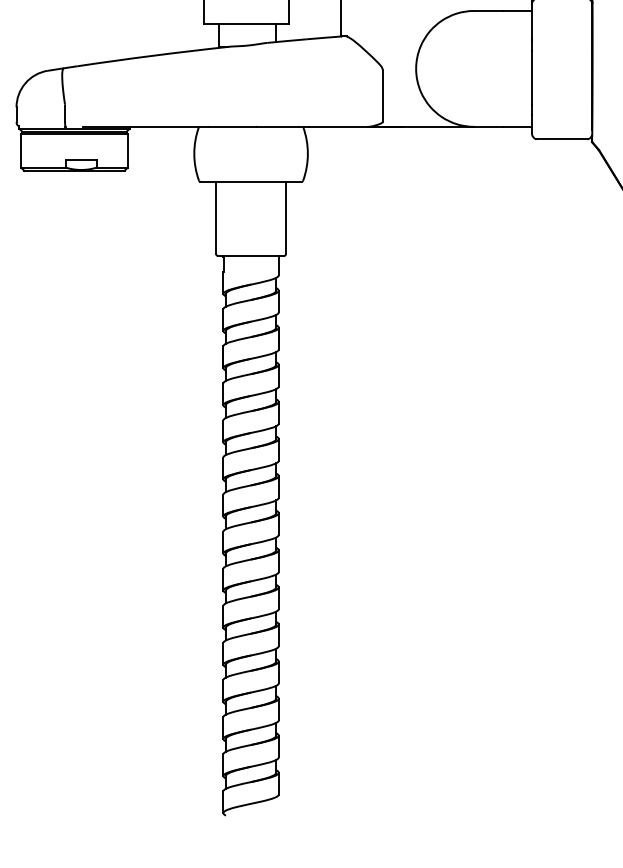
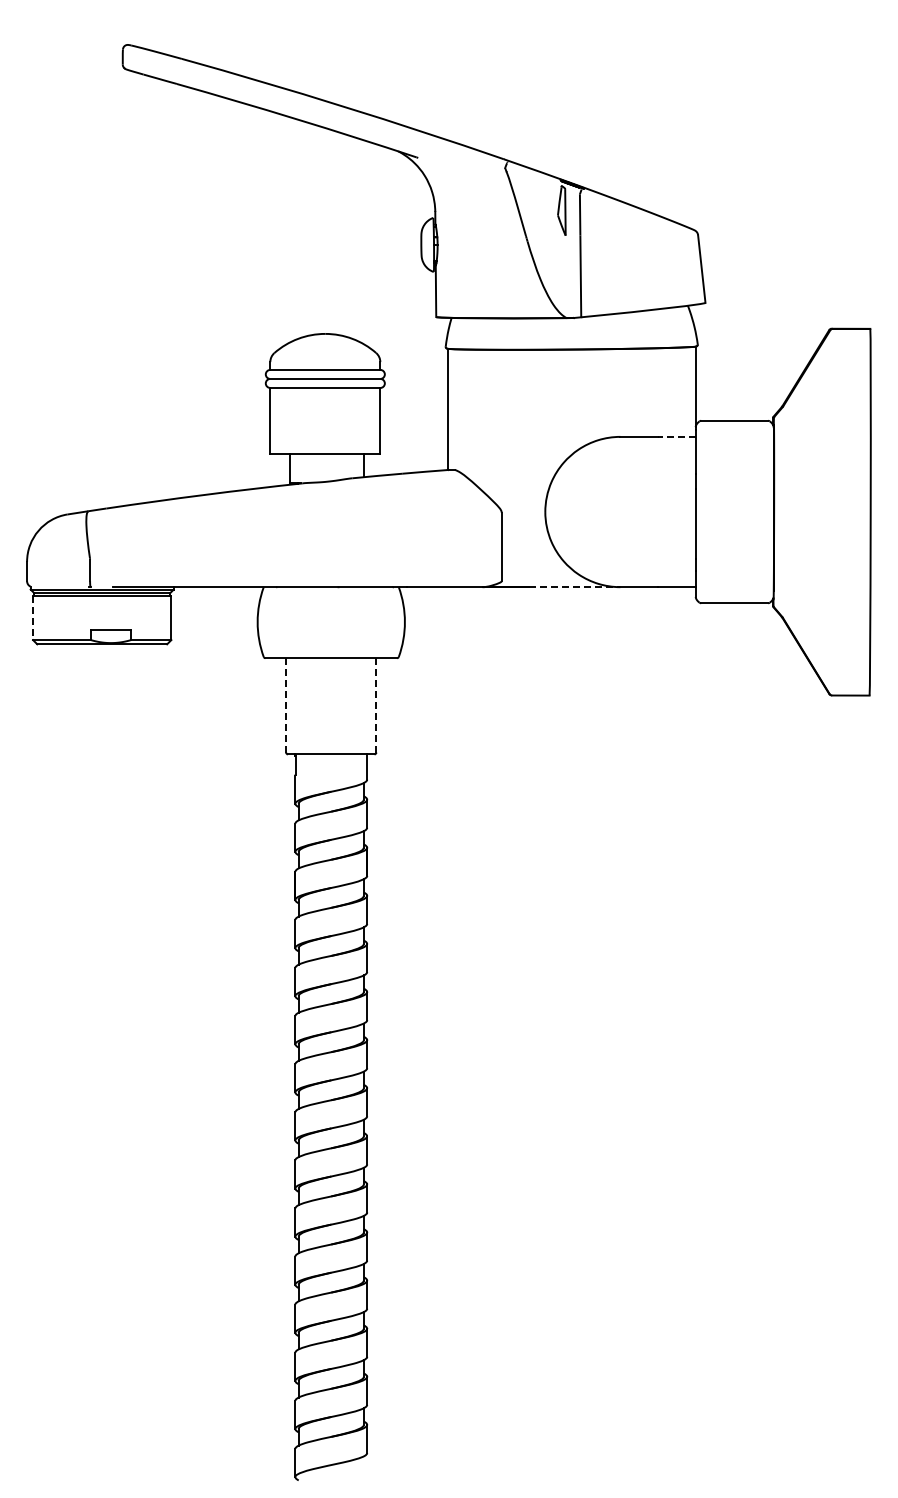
line: (517, 10) -> (676, 436), solid -> dashed
line: (438, 127) -> (574, 587), solid -> dashed
line: (21, 151) -> (33, 618), solid -> dashed
line: (216, 218) -> (286, 705), solid -> dashed
line: (285, 218) -> (376, 705), solid -> dashed

